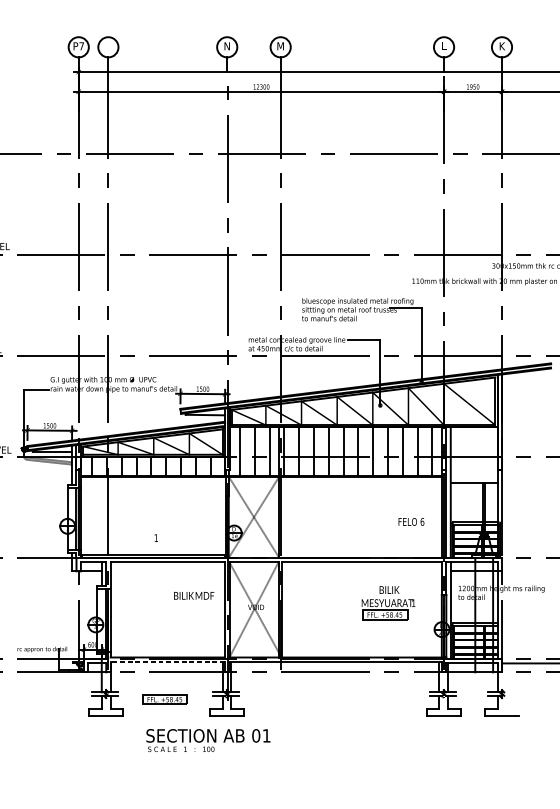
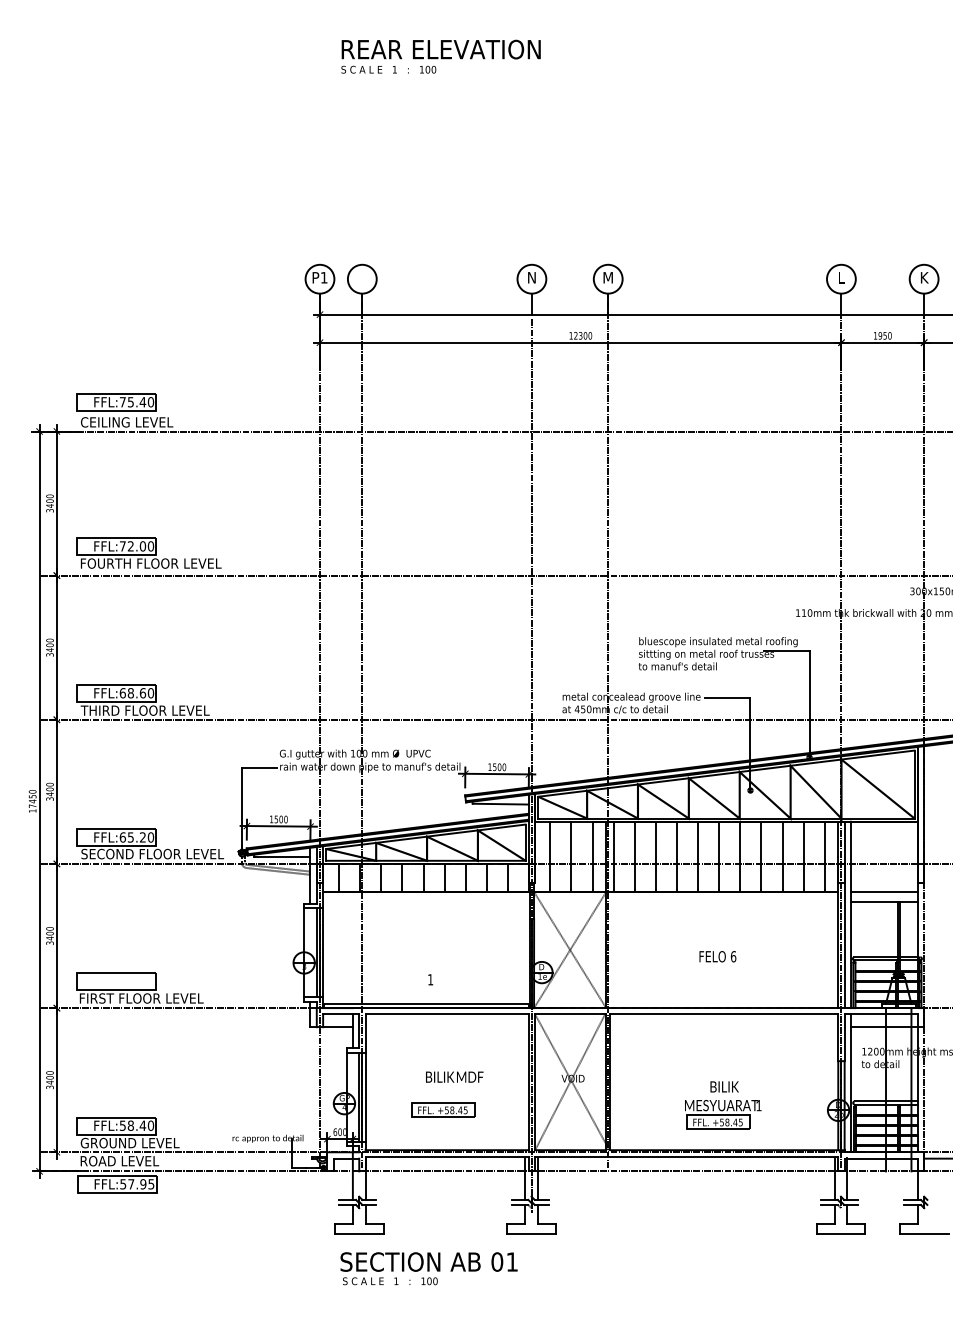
text: (81, 46) -> (324, 277), P7 -> P1
line: (474, 476) -> (884, 892), added
text: (411, 521) -> (717, 956), moved
text: (194, 595) -> (454, 1076), moved
part: (388, 603) -> (723, 1105), moved
line: (168, 661) -> (447, 1156), dashed -> solid
part: (165, 699) -> (443, 1109), moved
text: (208, 740) -> (428, 1268), moved

